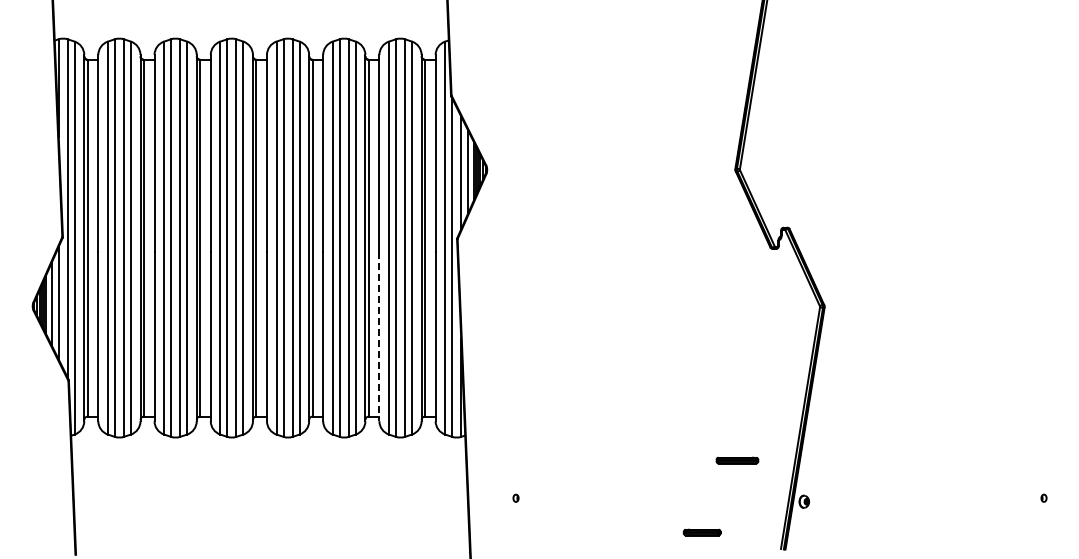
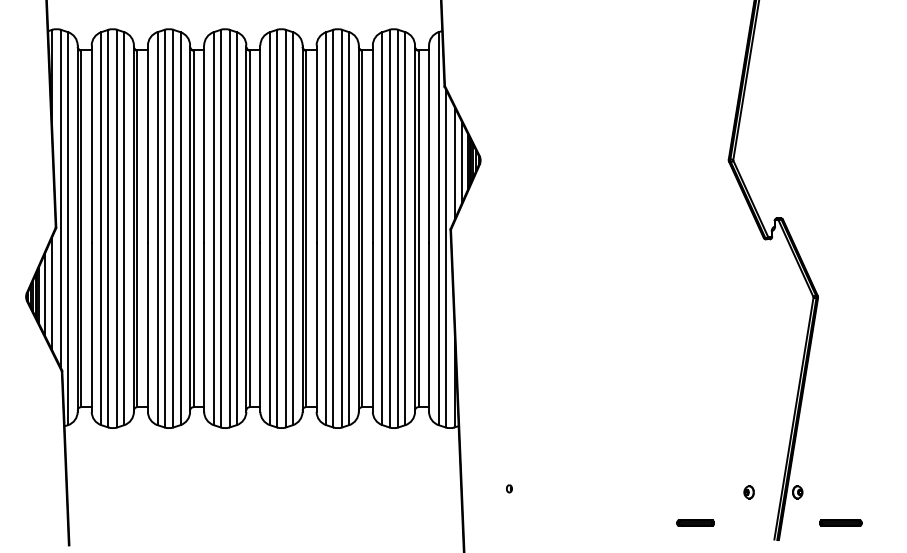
line: (379, 337) -> (372, 328), dashed -> solid
part: (737, 460) -> (840, 523), moved
part: (755, 501) -> (748, 492), added

